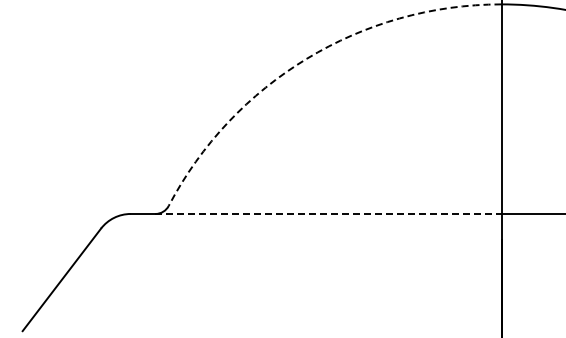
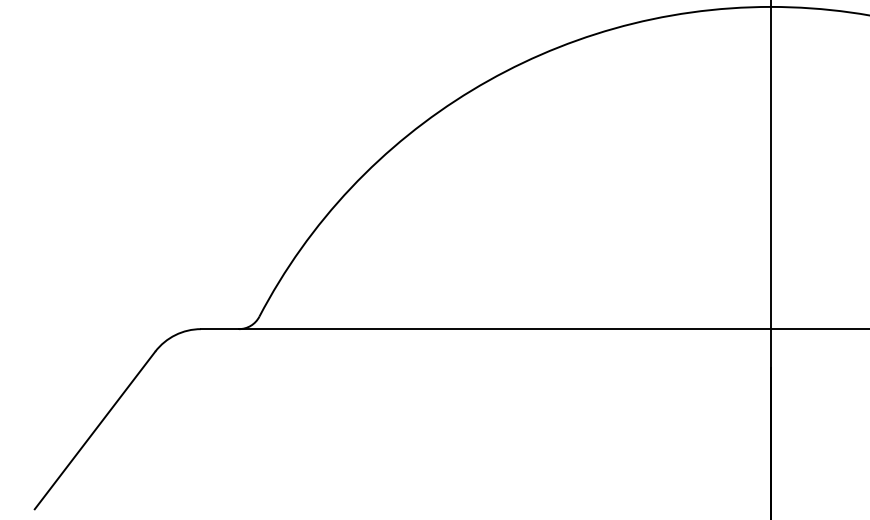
arc: (306, 58) -> (471, 90), dashed -> solid
line: (328, 213) -> (504, 328), dashed -> solid

